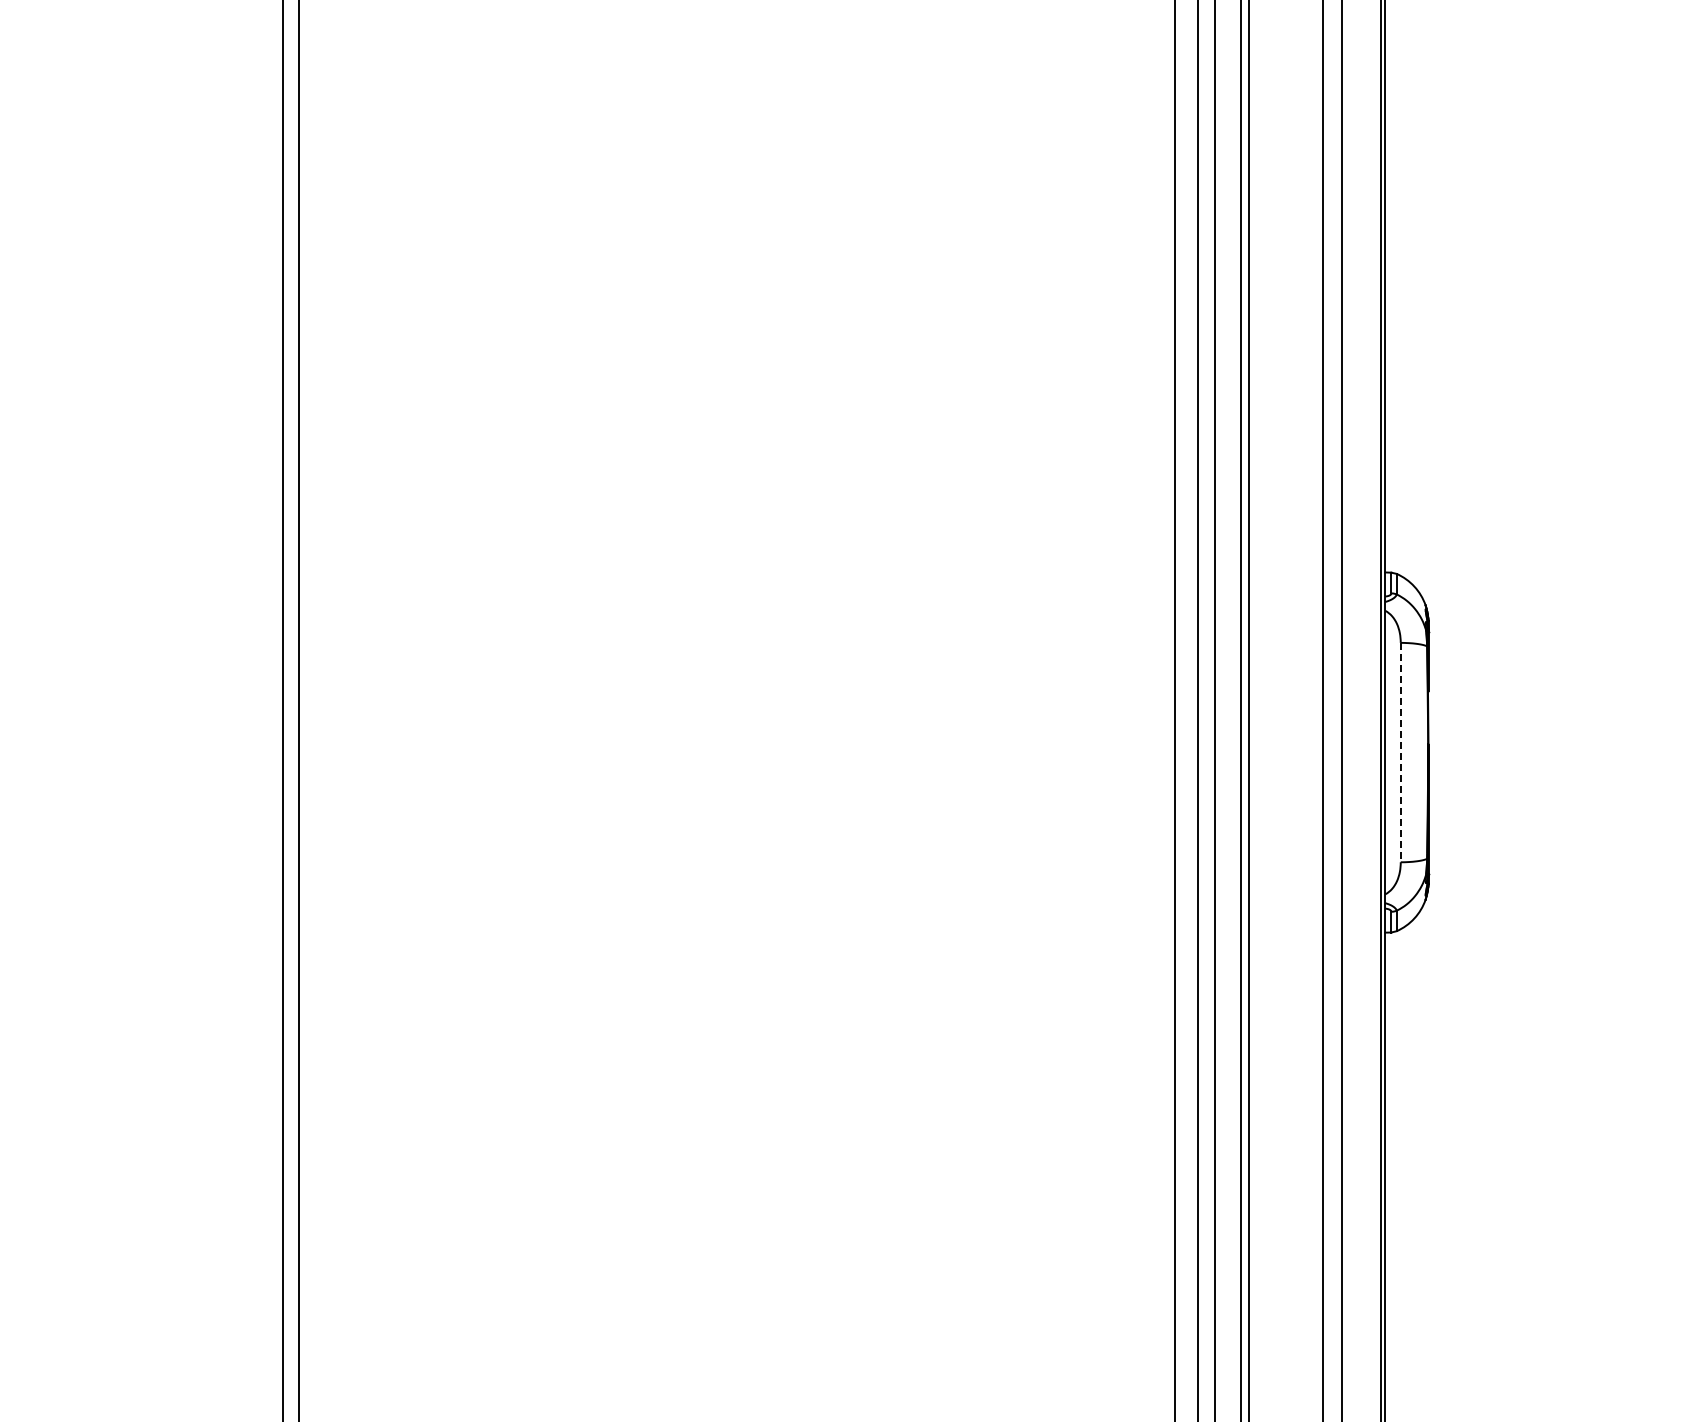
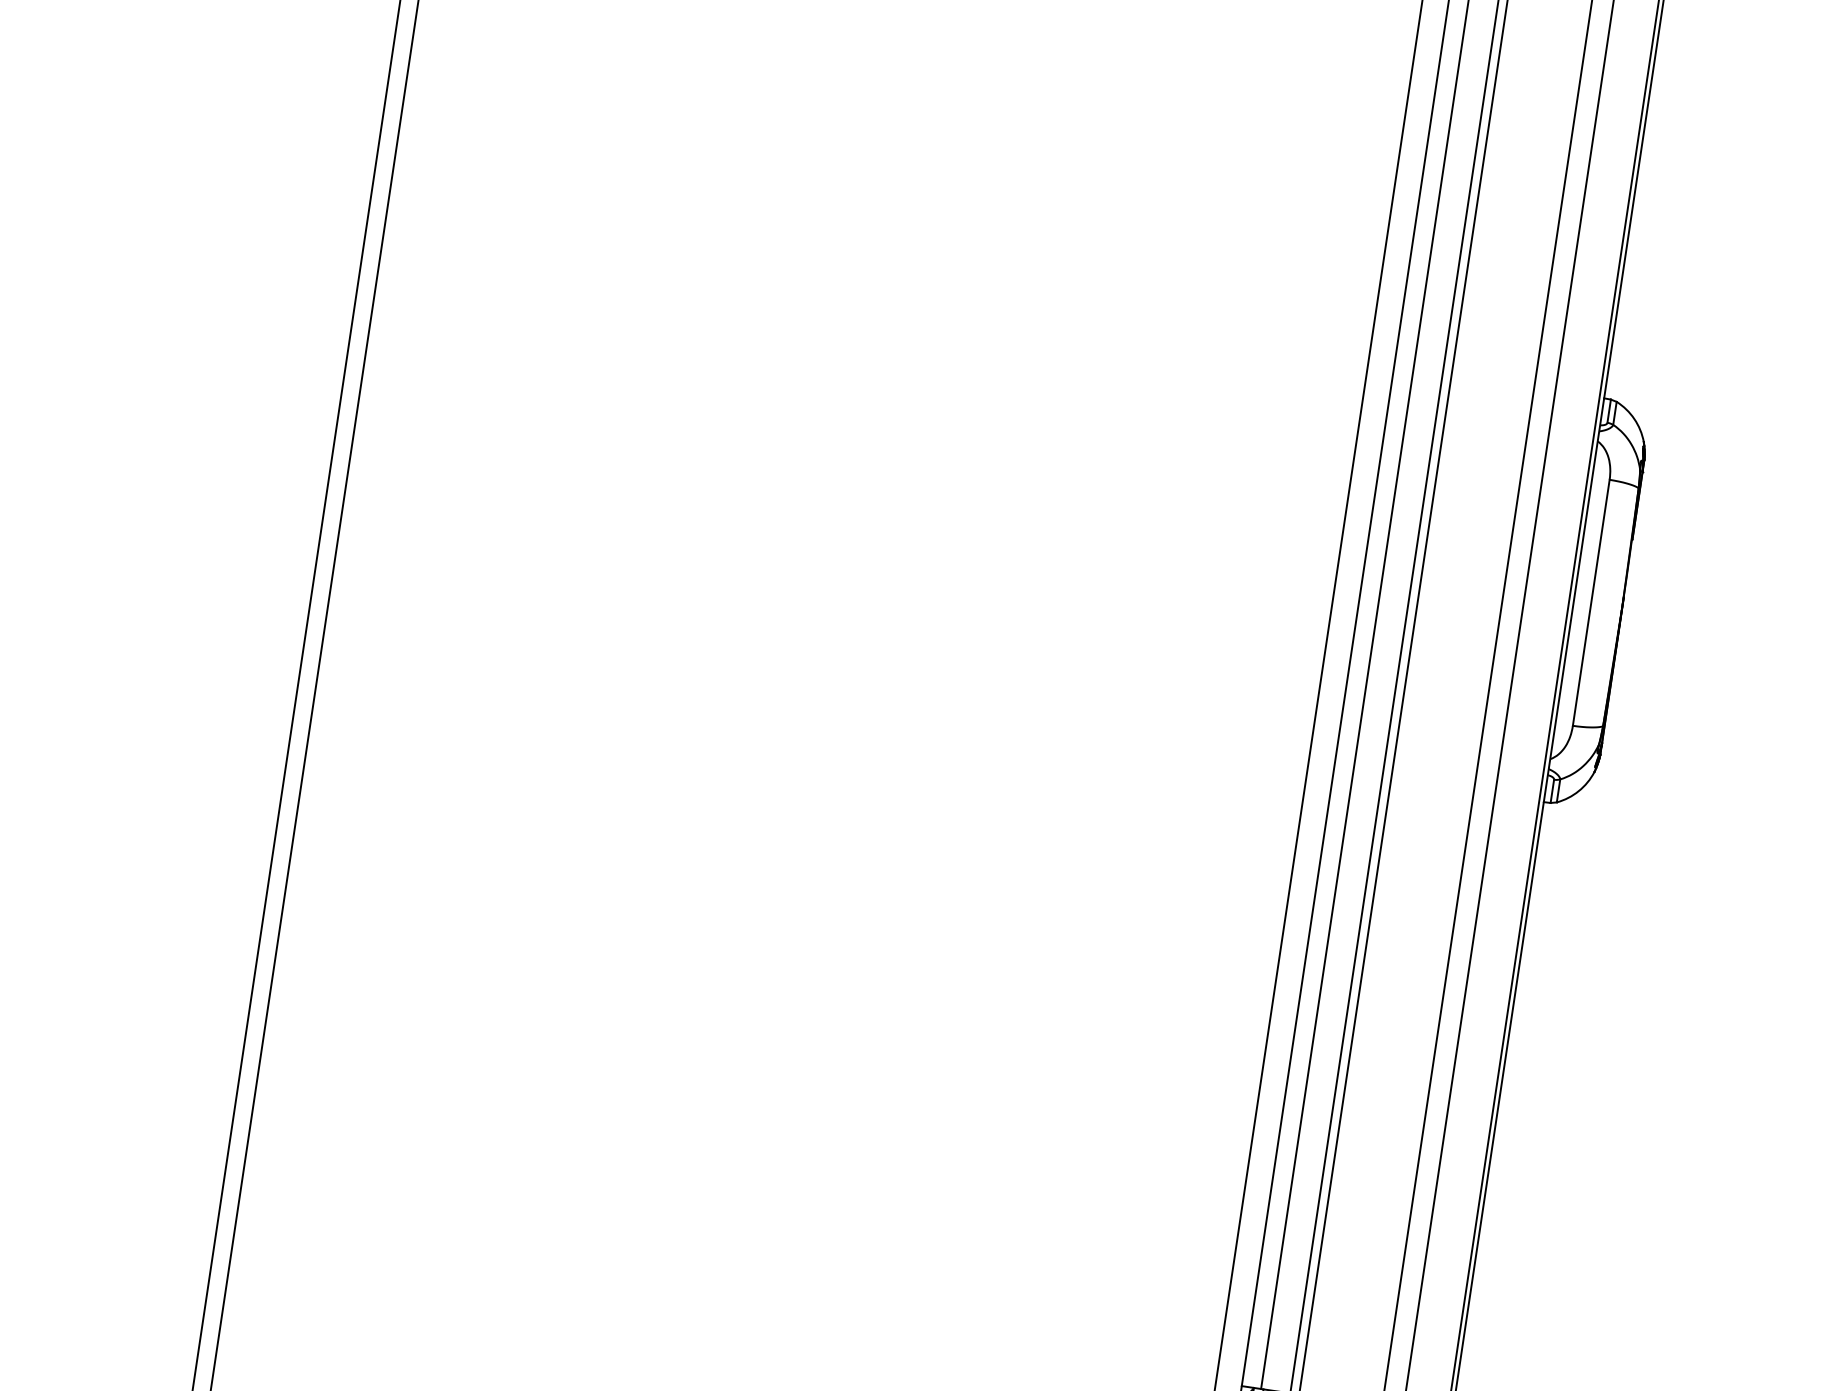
line: (1400, 752) -> (1590, 602), dashed -> solid

